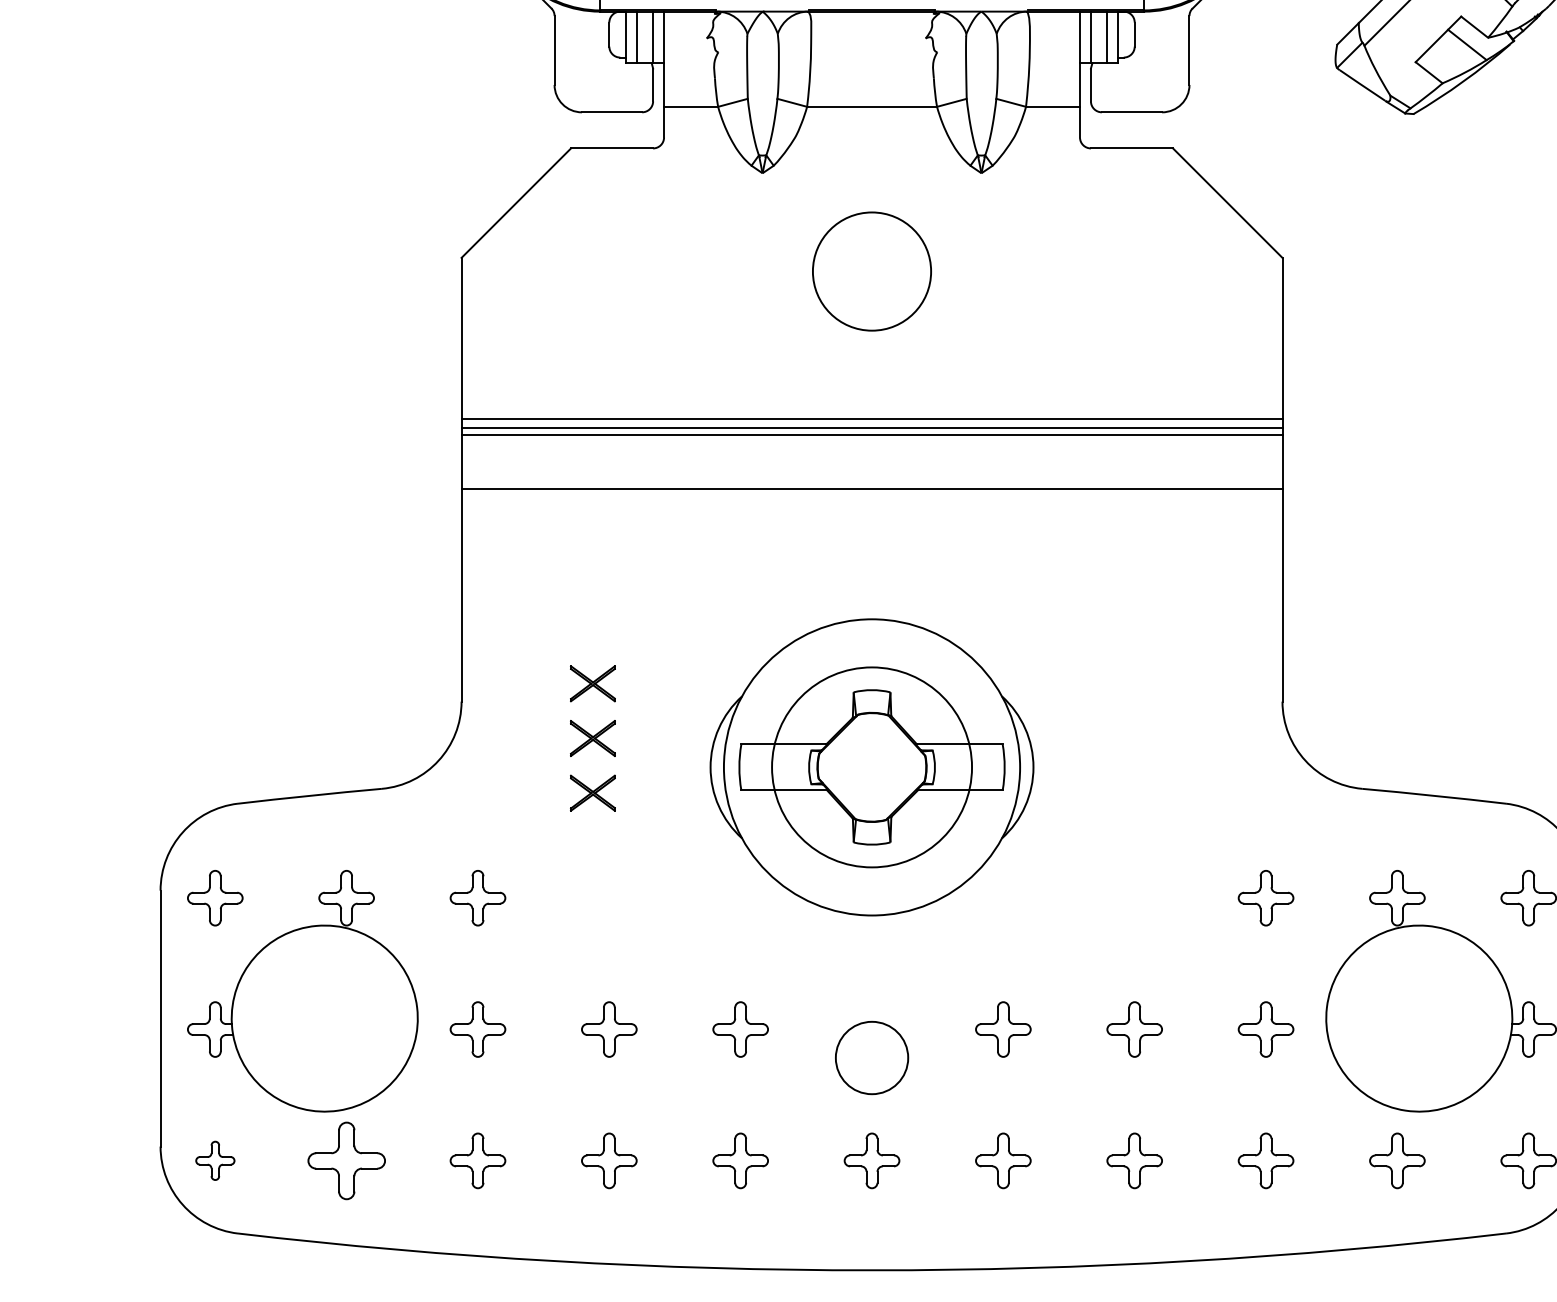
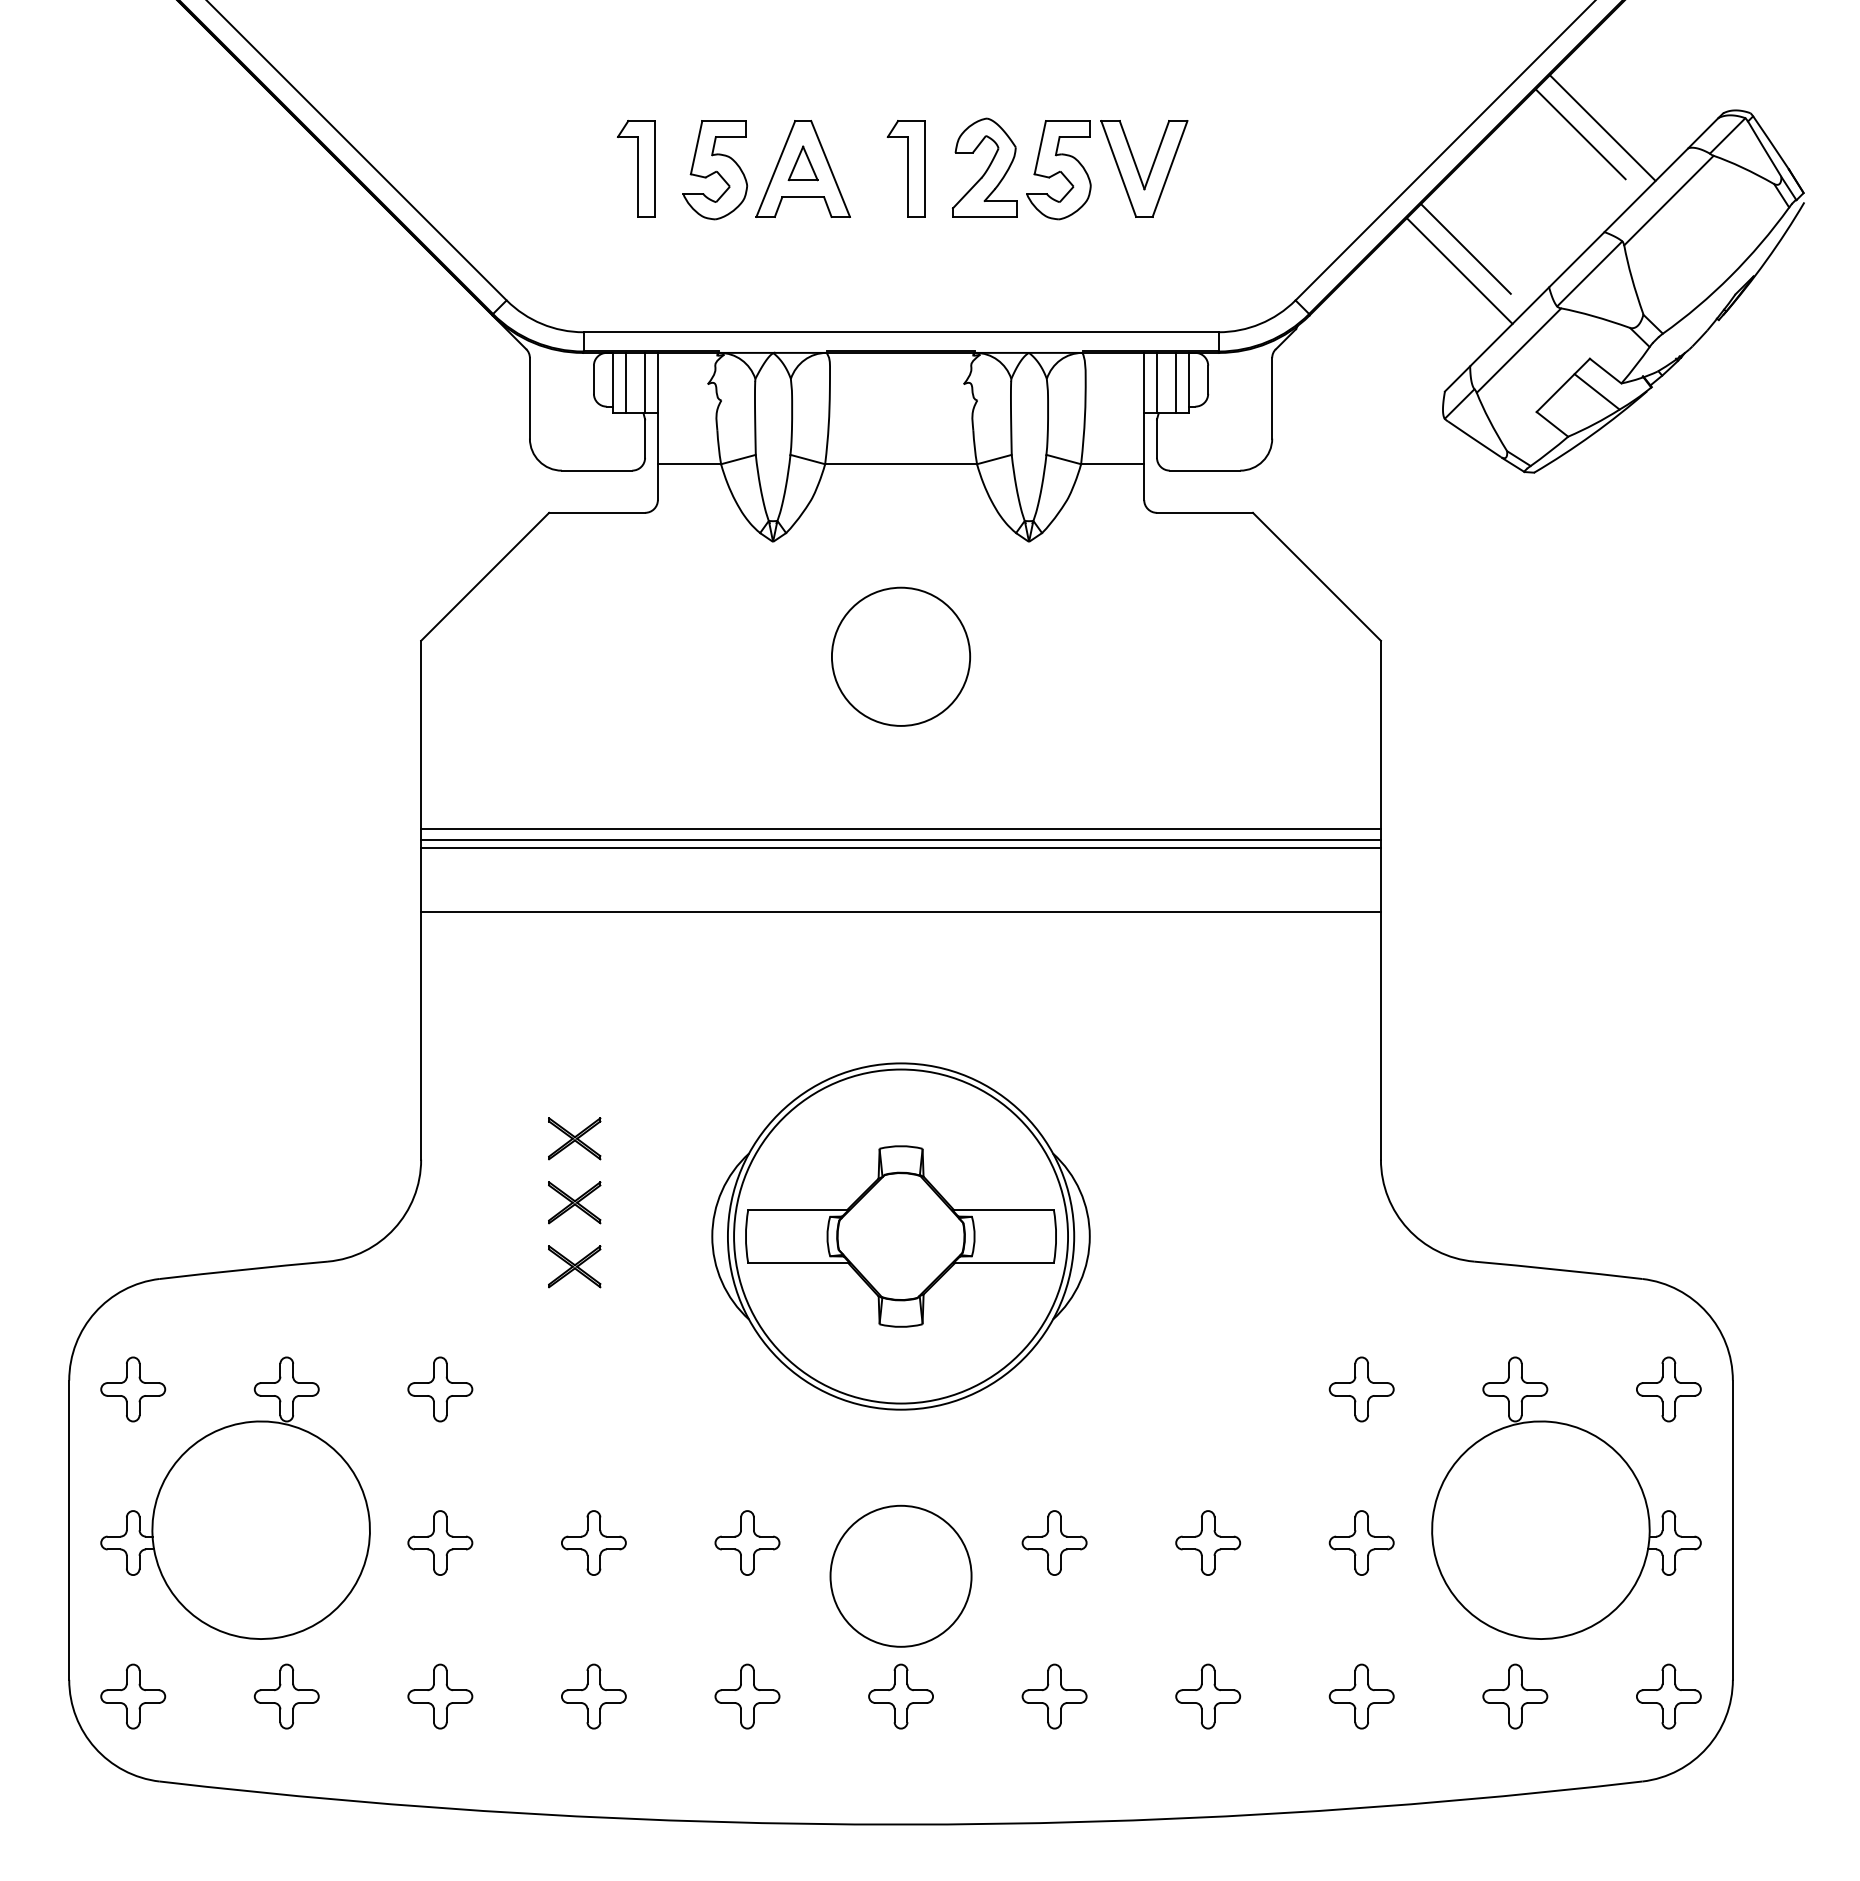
circle: (872, 767) -> (901, 1236), size x1.43
circle: (871, 1057) -> (900, 1575), size x1.67
part: (215, 1160) -> (133, 1696), size x1.43
part: (346, 1160) -> (286, 1696), size x0.71

